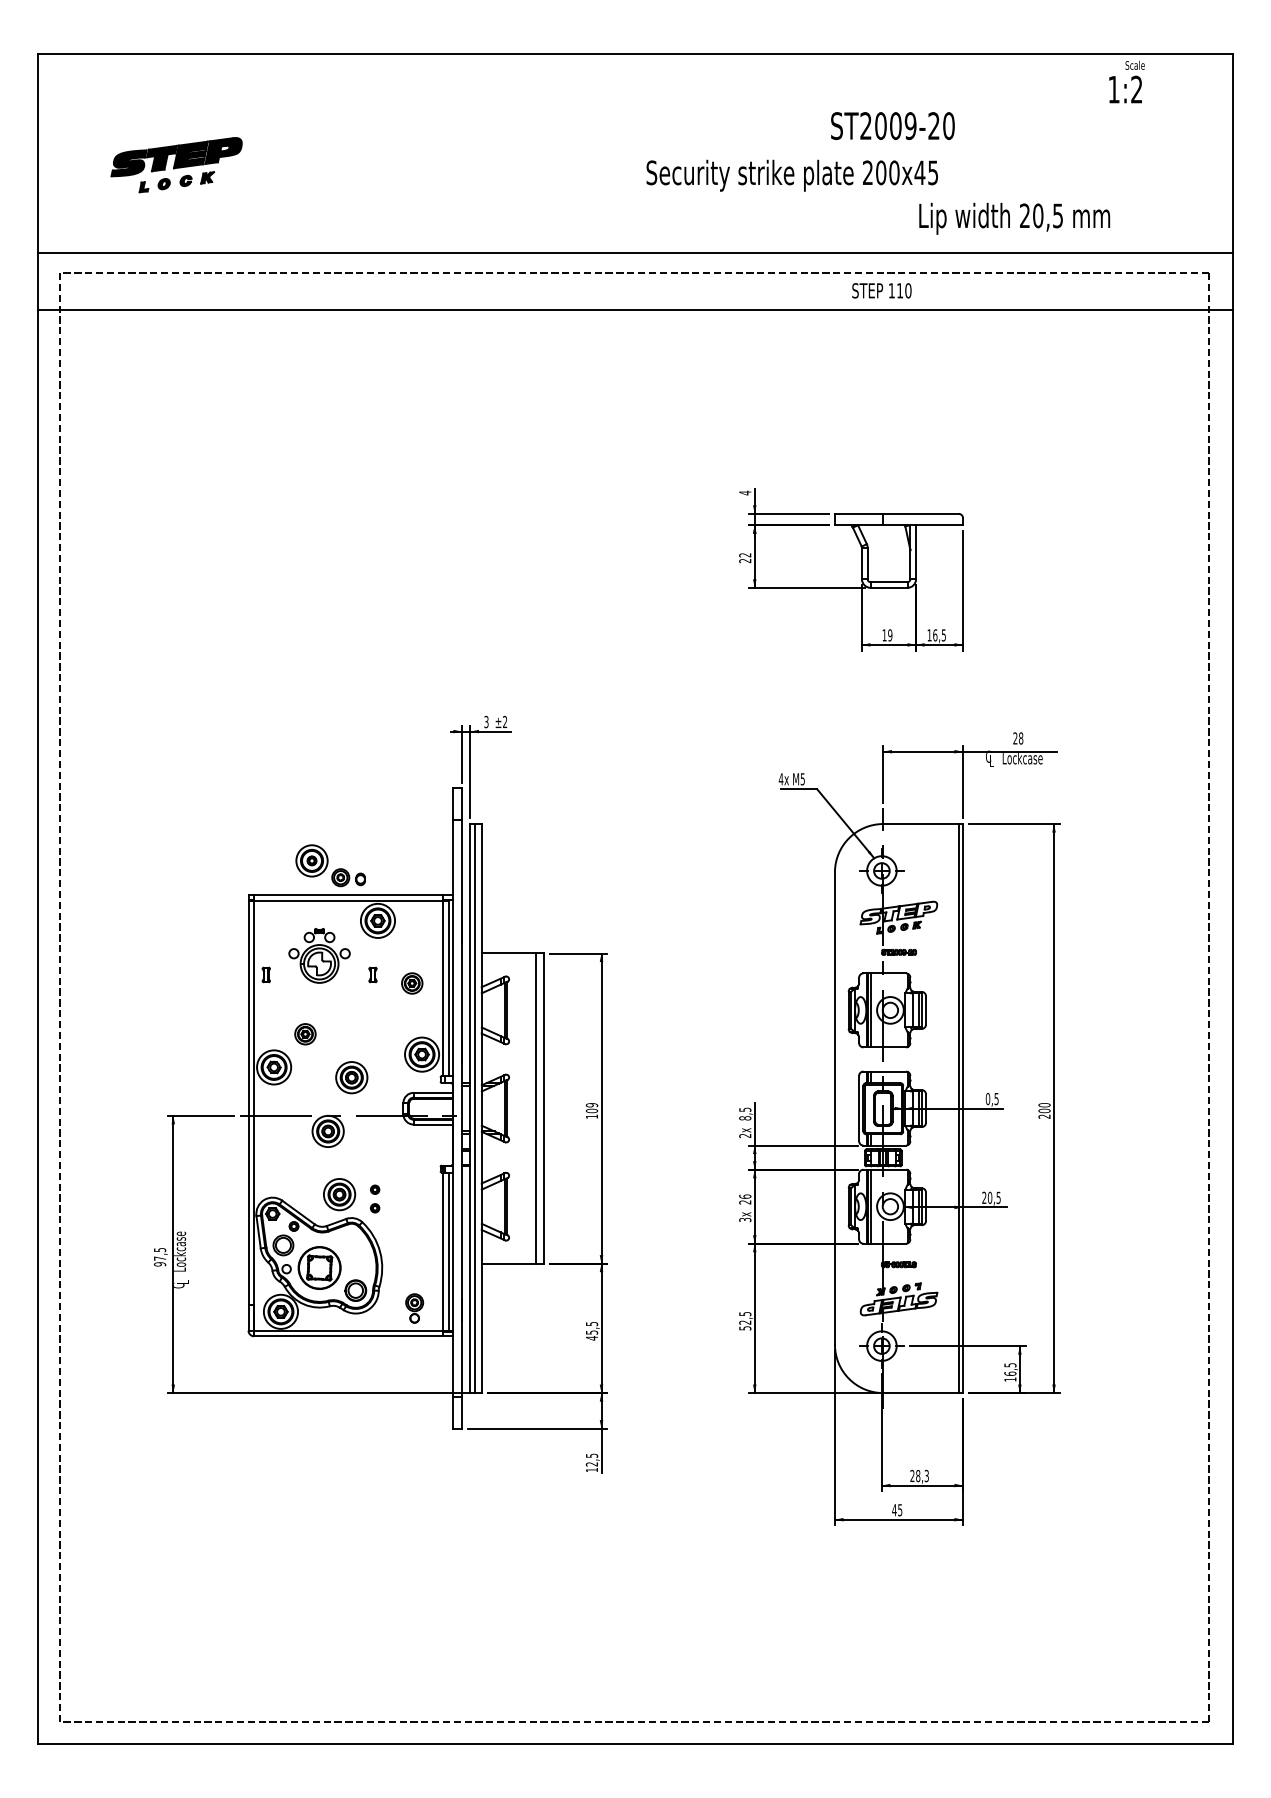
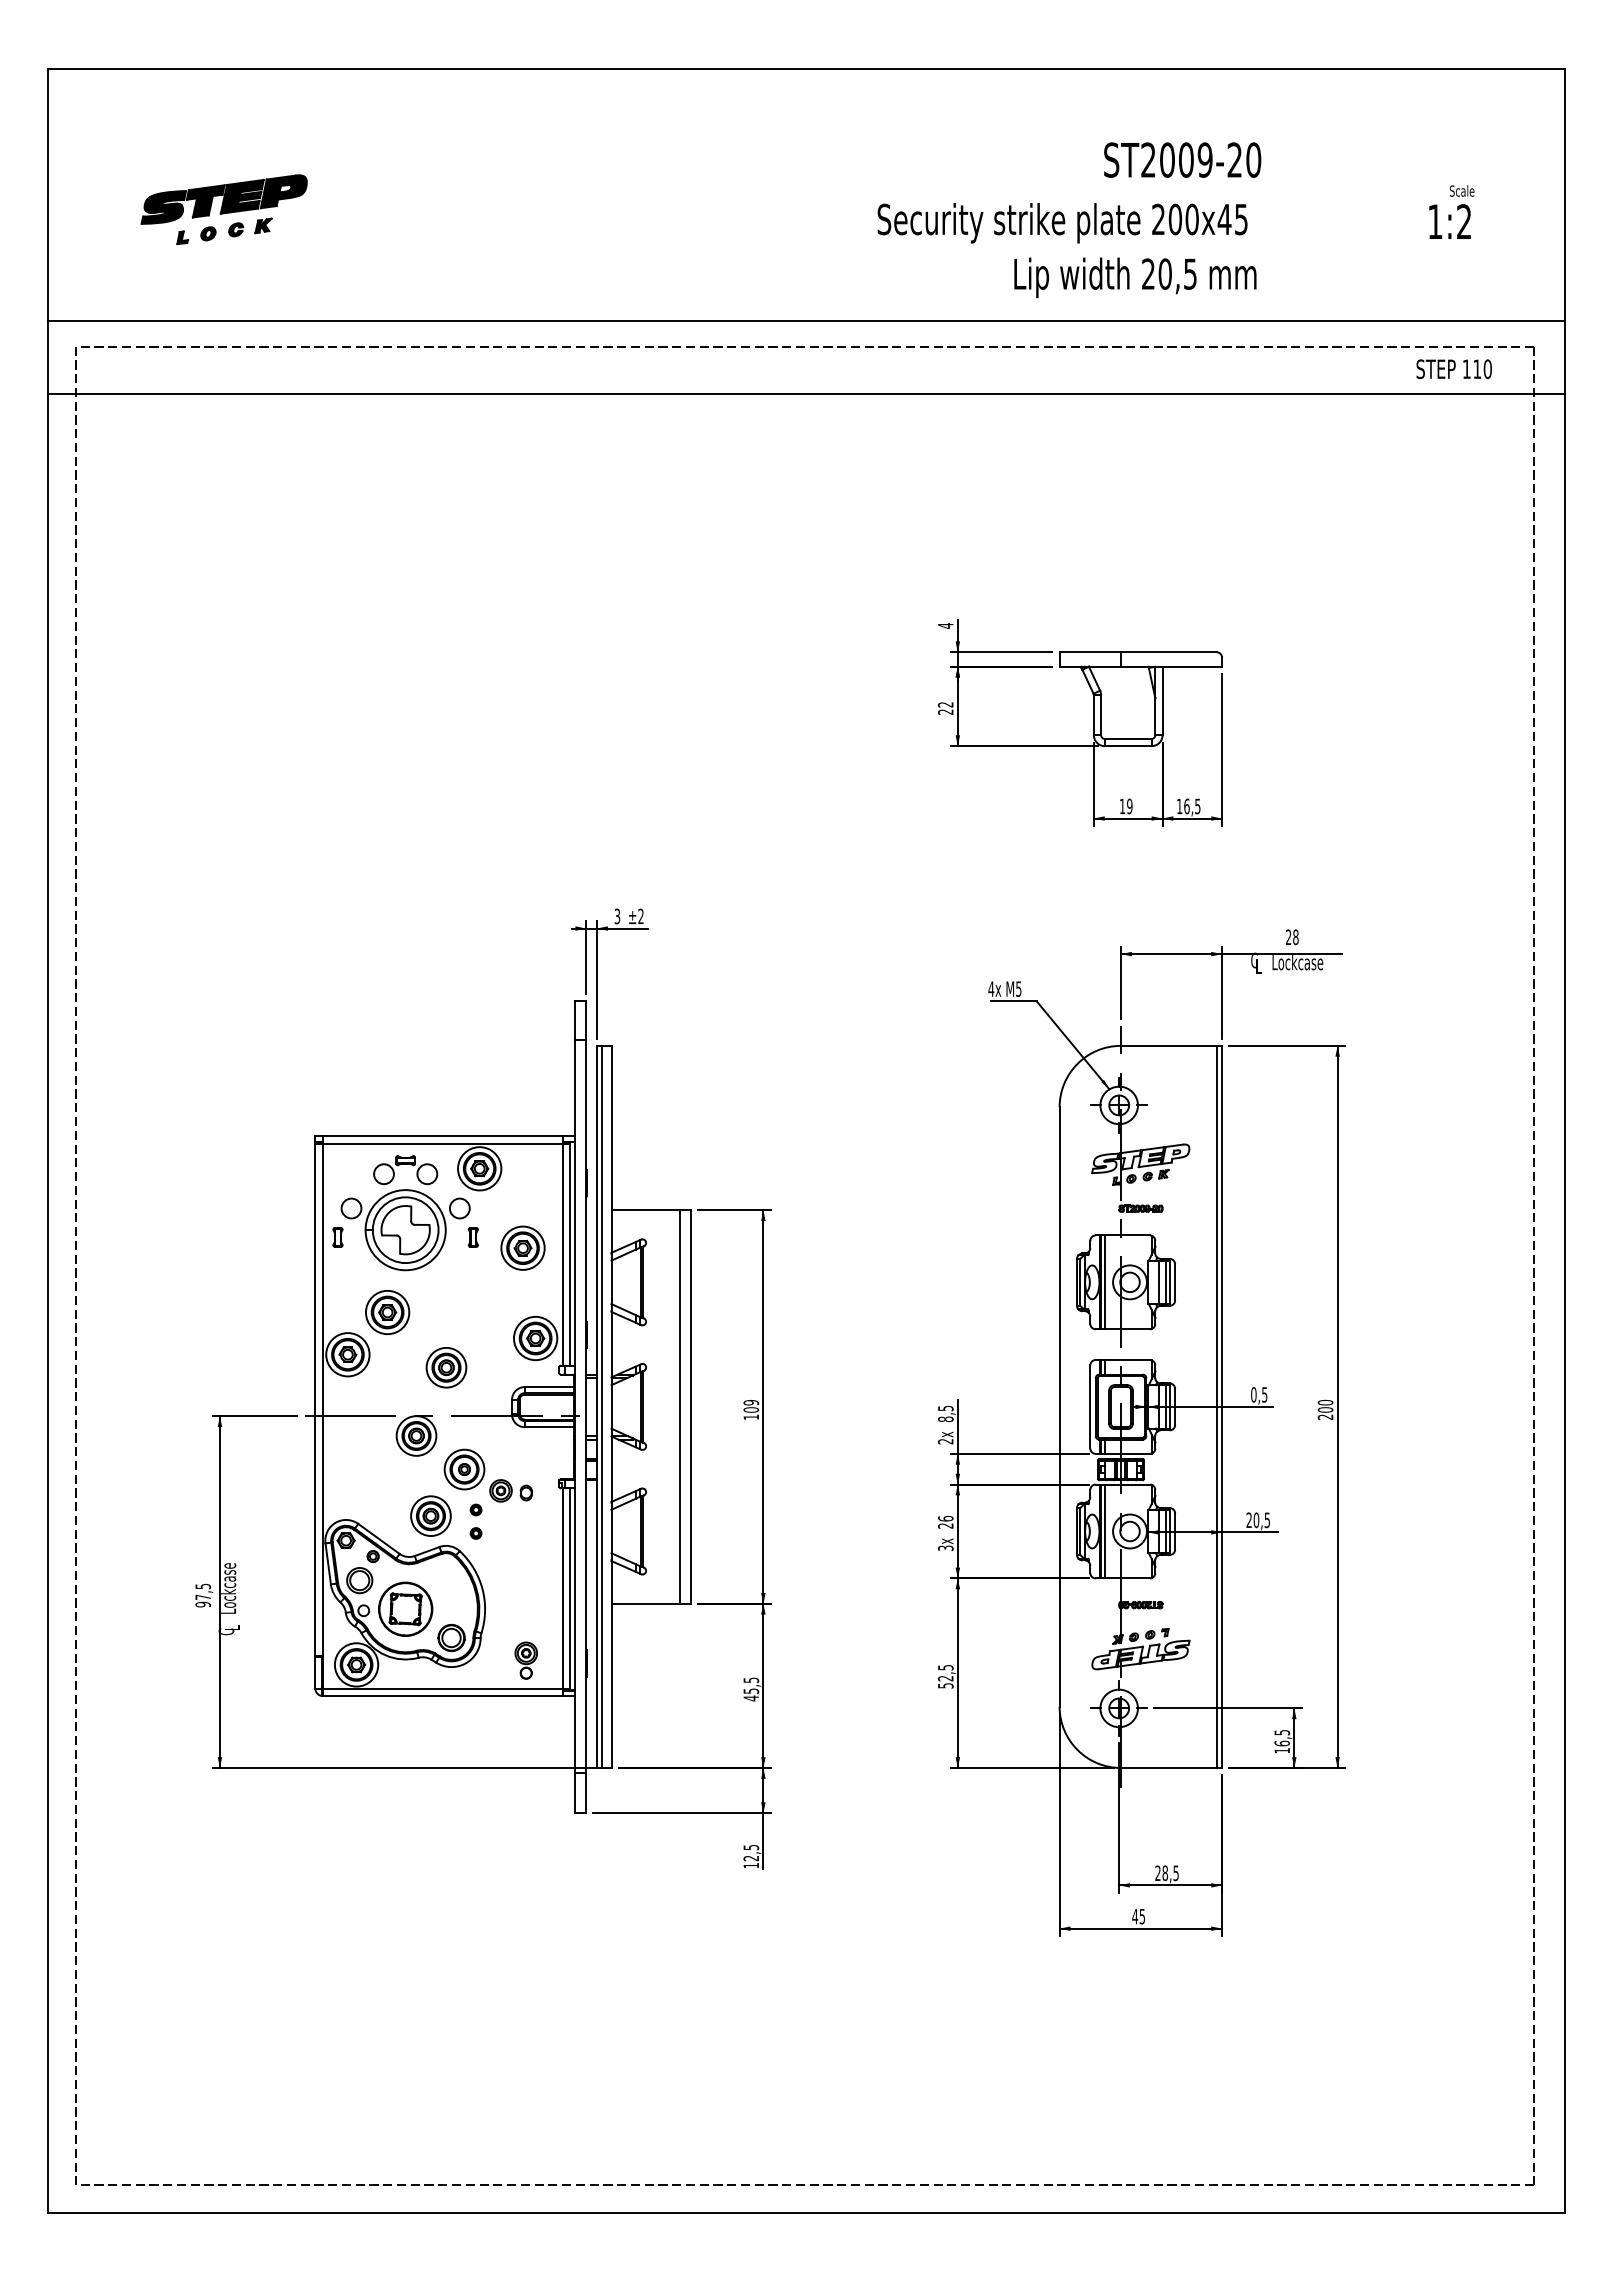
text: (1126, 81) -> (1451, 211), moved
text: (892, 126) -> (1182, 160), moved
text: (791, 175) -> (1061, 222), moved
text: (1014, 218) -> (1135, 277), moved
text: (881, 290) -> (1453, 368), moved
part: (330, 865) -> (487, 1475), moved
part: (319, 955) -> (405, 1212), size x1.67
part: (412, 983) -> (523, 1248), size x1.67
part: (305, 1034) -> (387, 1312), size x1.67
text: (926, 1474) -> (1175, 1871), 28,3 -> 28,5

